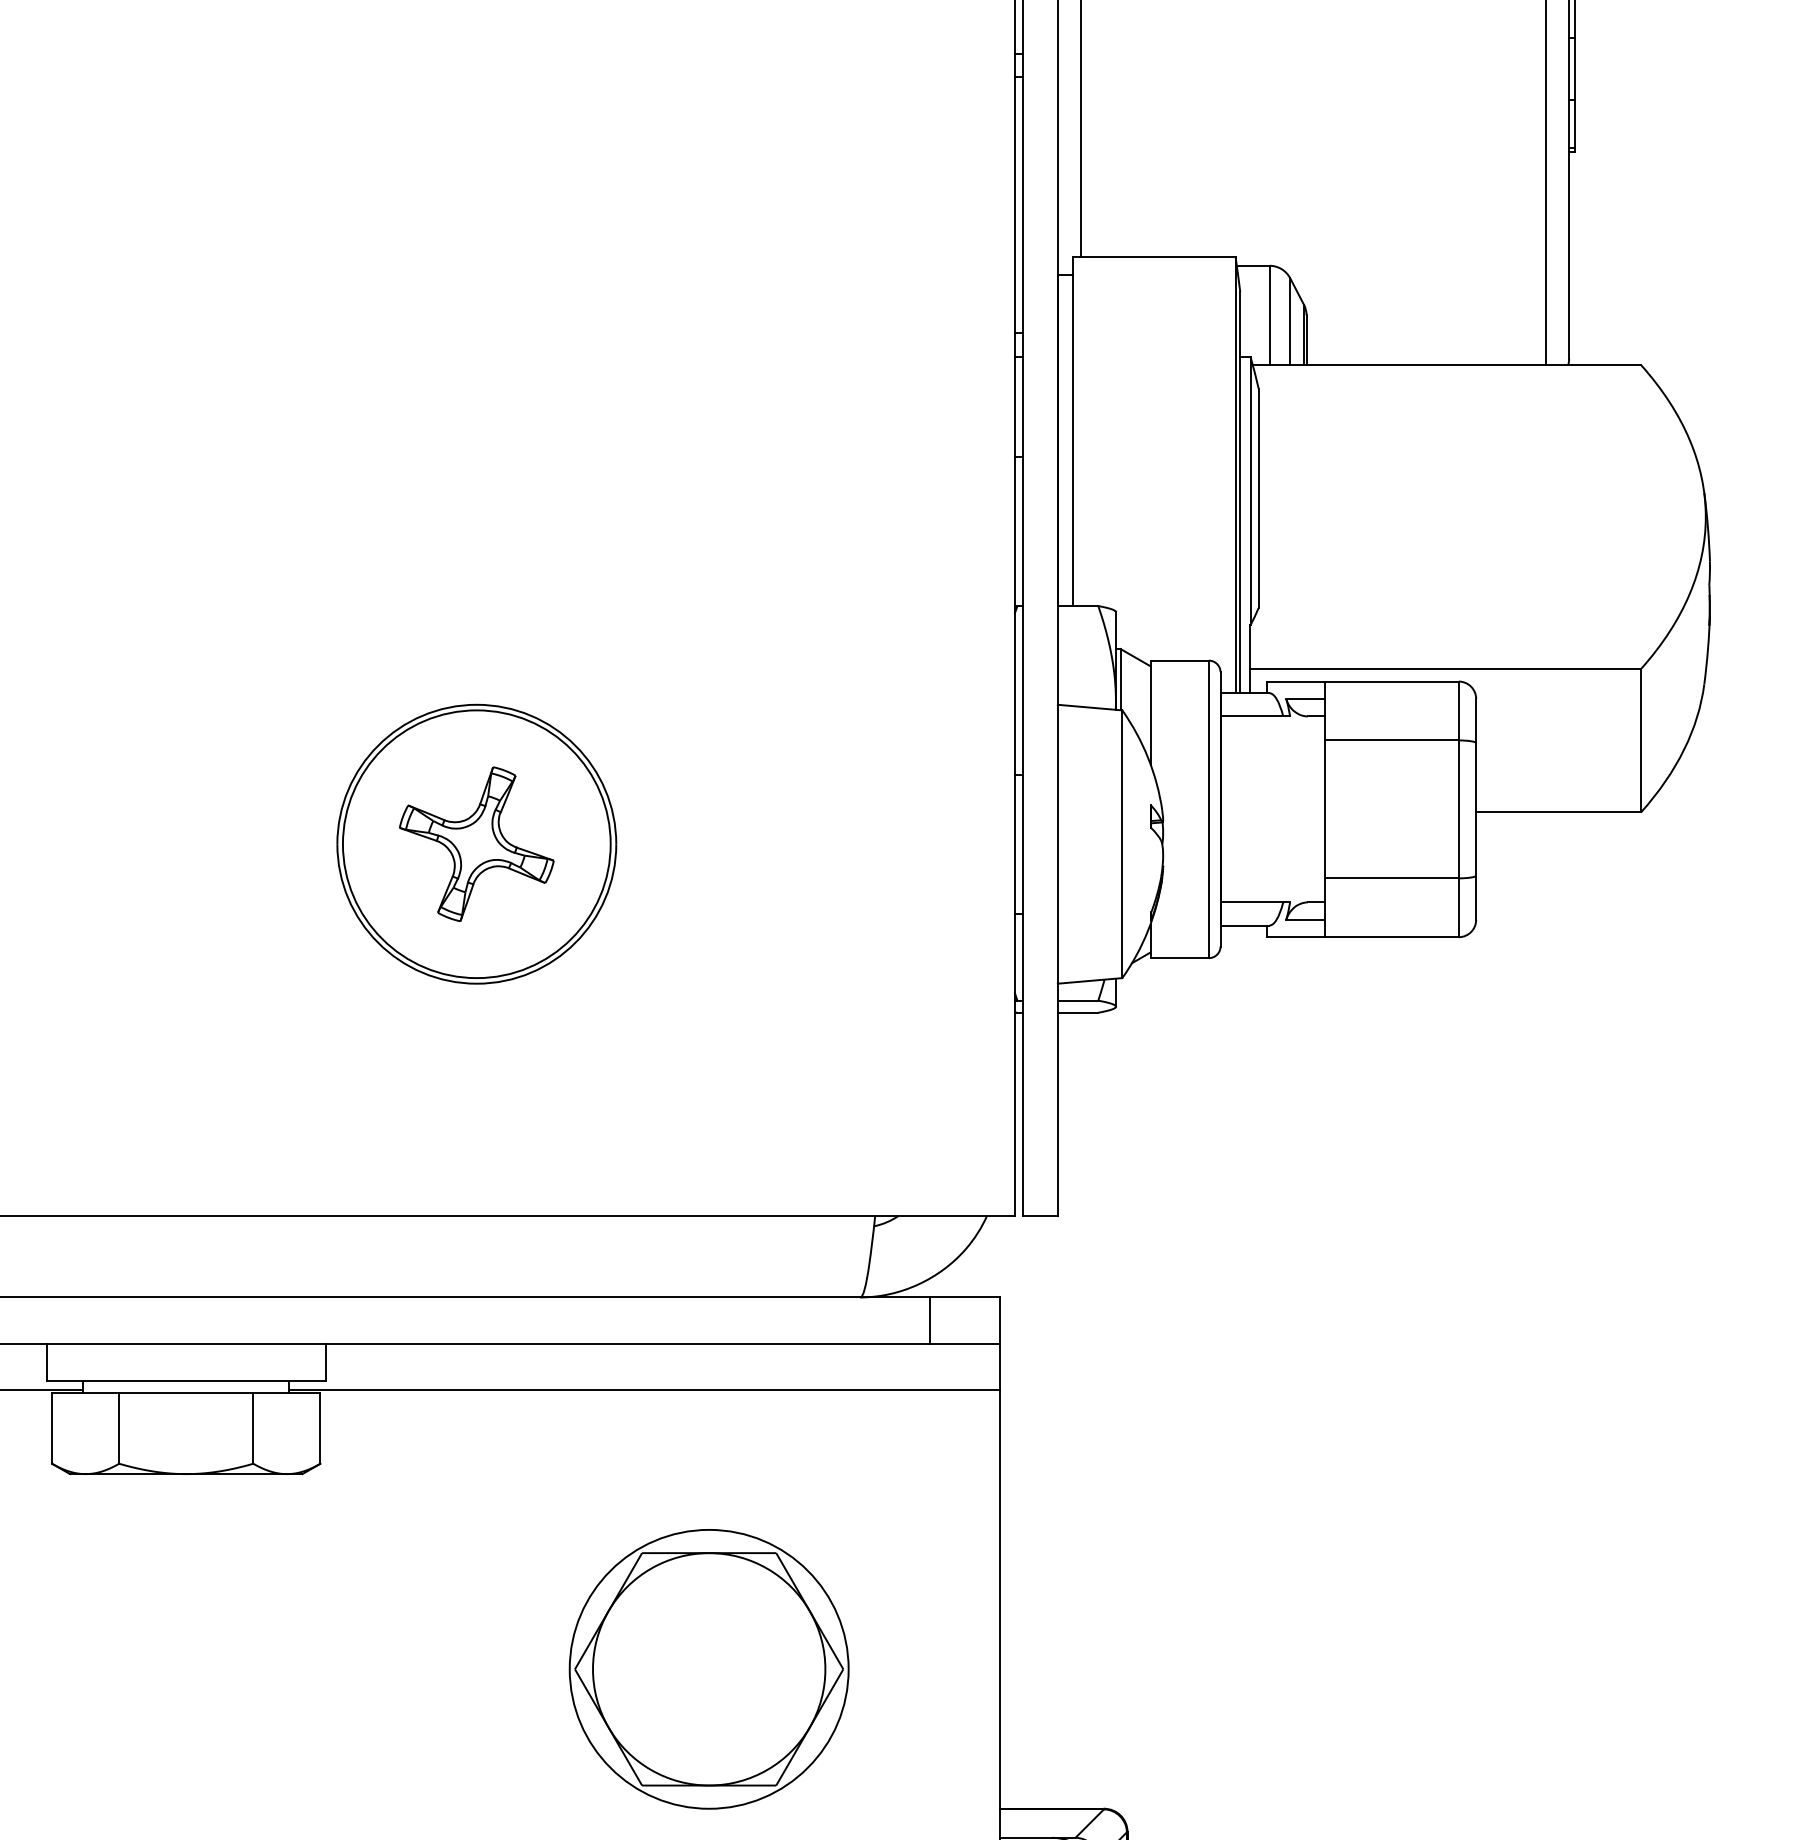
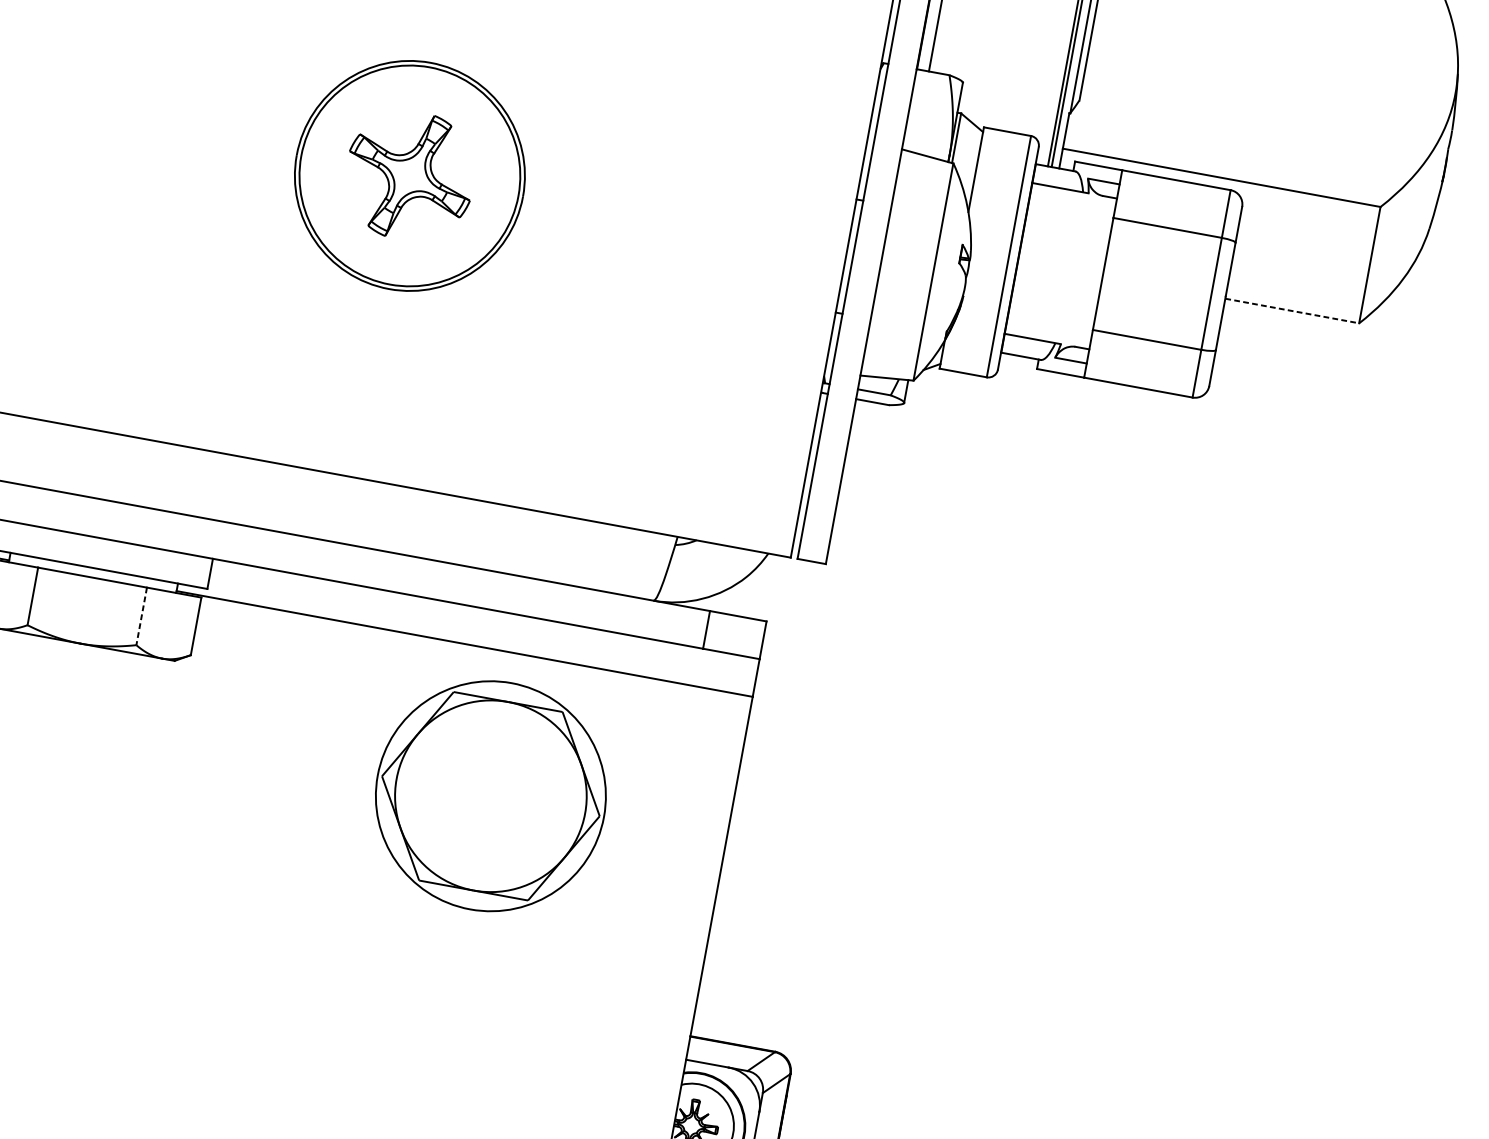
line: (1558, 812) -> (1292, 311), solid -> dashed
line: (253, 1428) -> (141, 616), solid -> dashed
part: (708, 1669) -> (490, 796), moved

